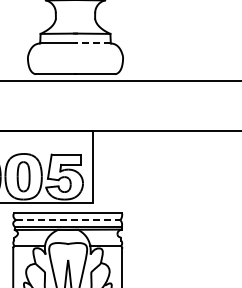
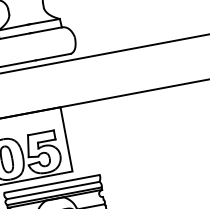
line: (92, 43) -> (45, 30), dashed -> solid
line: (68, 220) -> (53, 190), dashed -> solid

